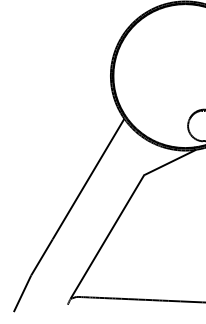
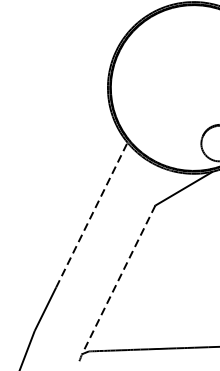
line: (88, 178) -> (91, 214), solid -> dashed
line: (107, 236) -> (118, 279), solid -> dashed

